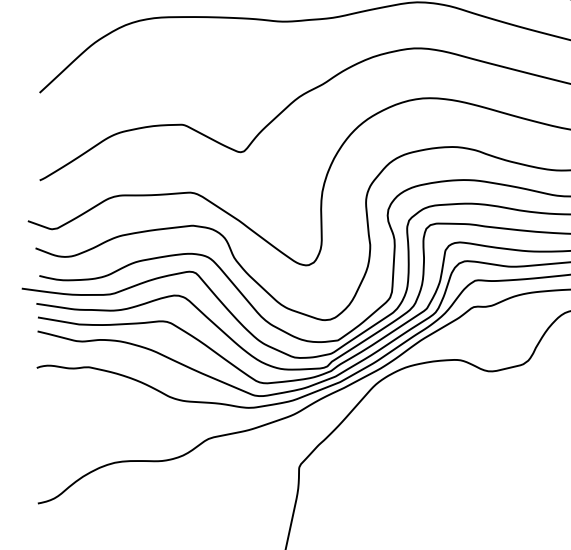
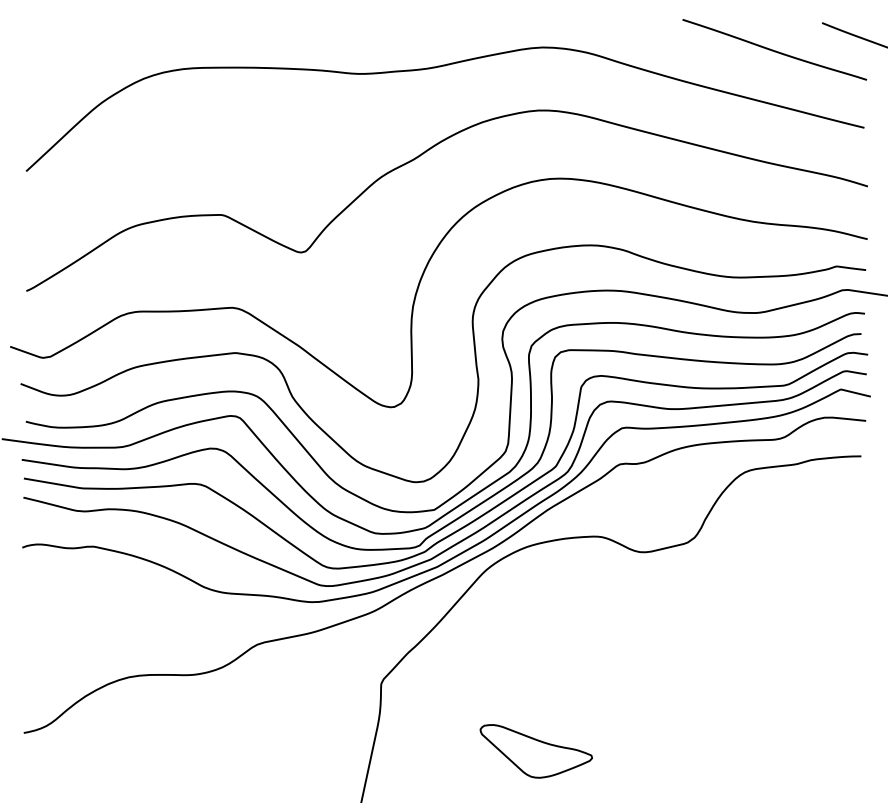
part: (411, 517) -> (535, 751), added

